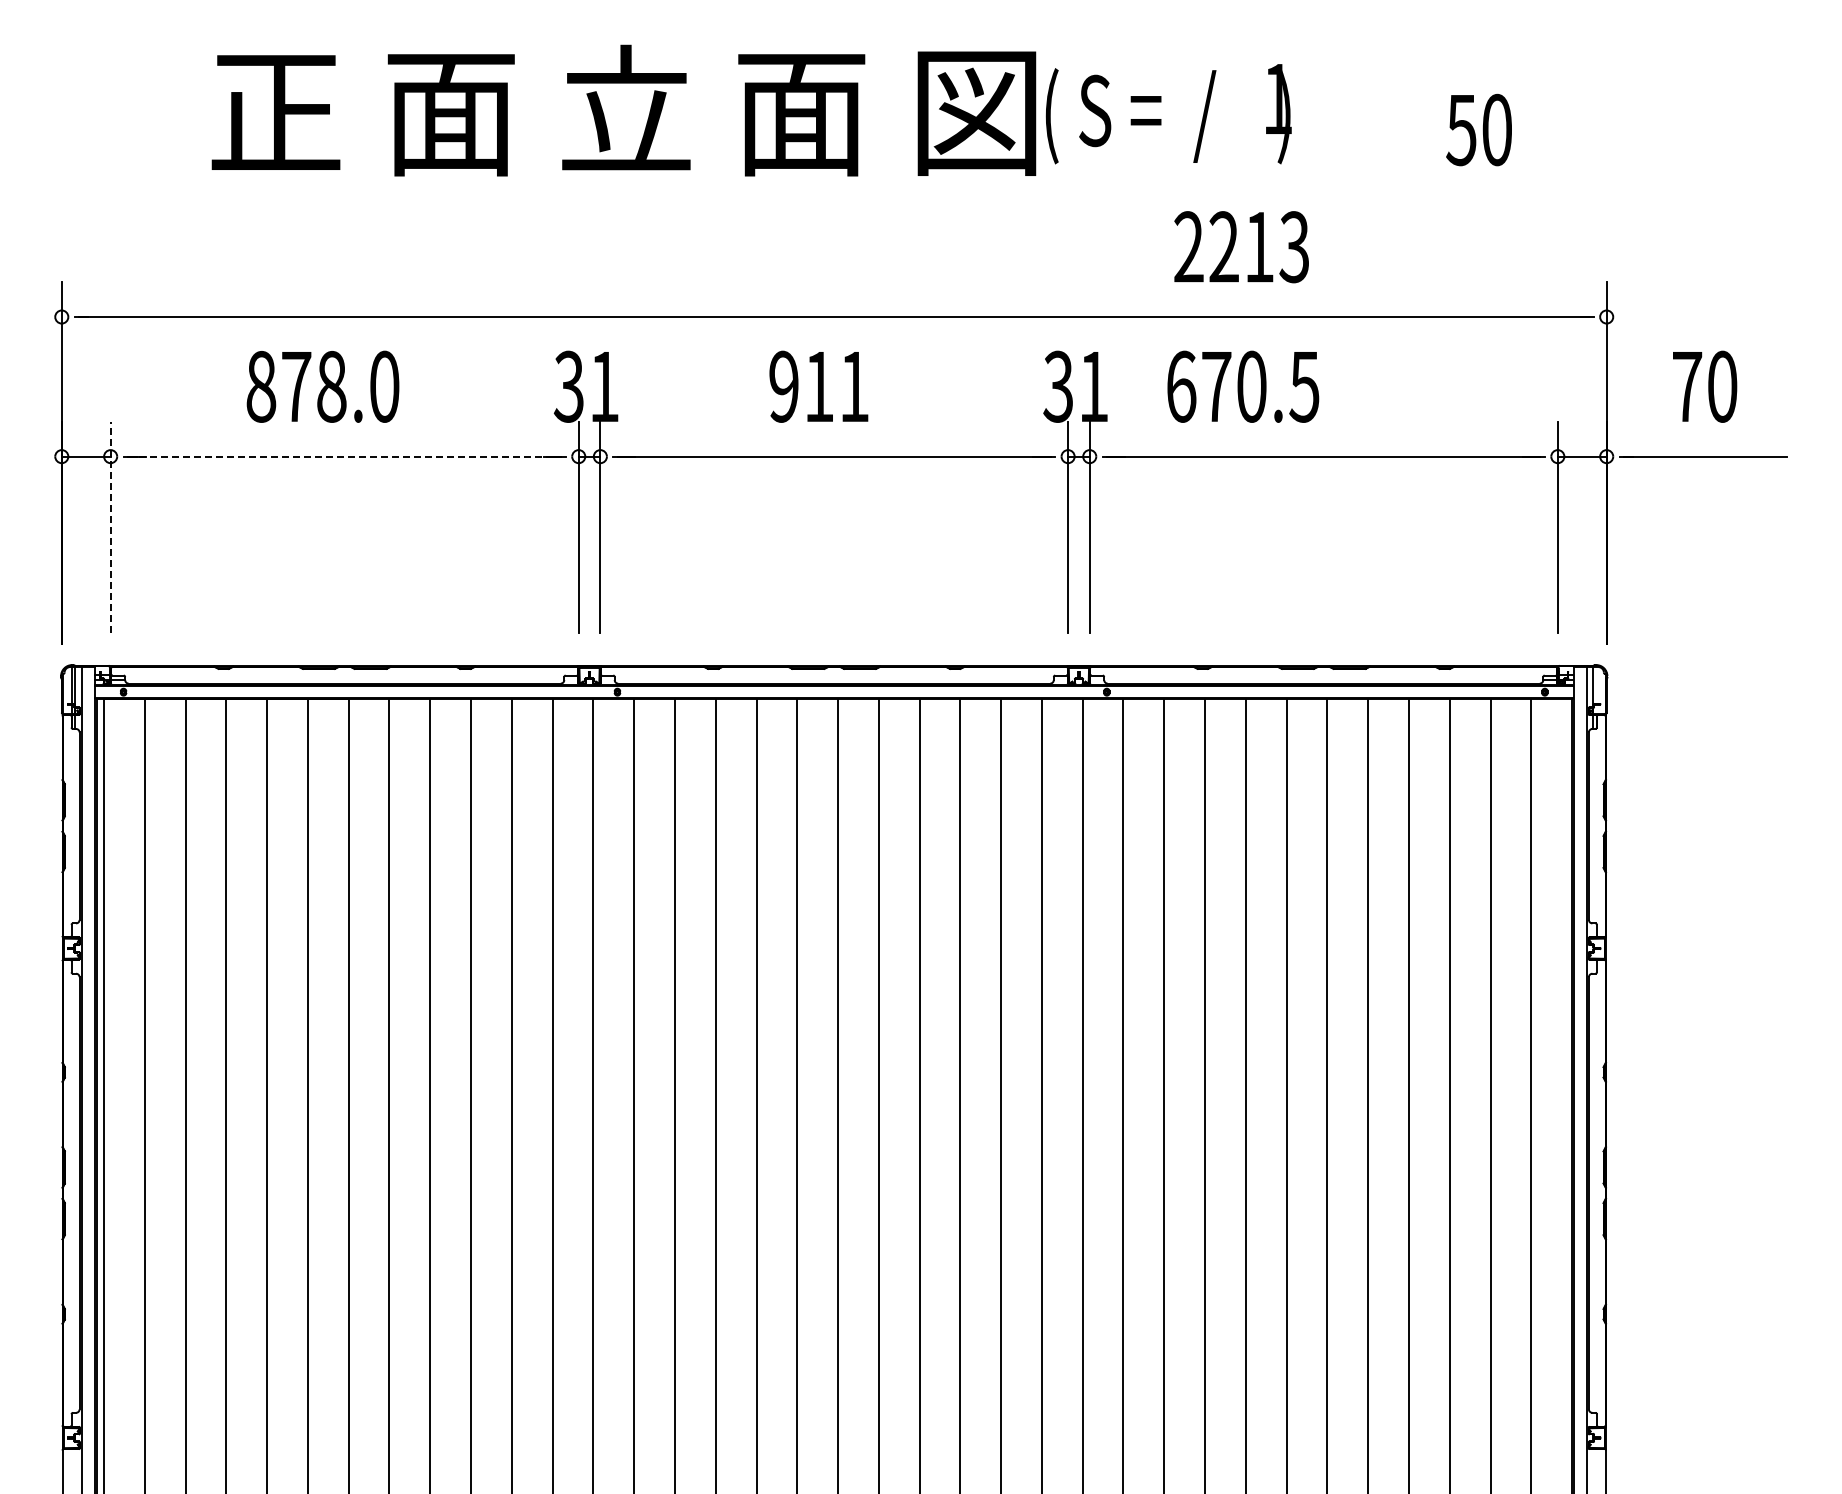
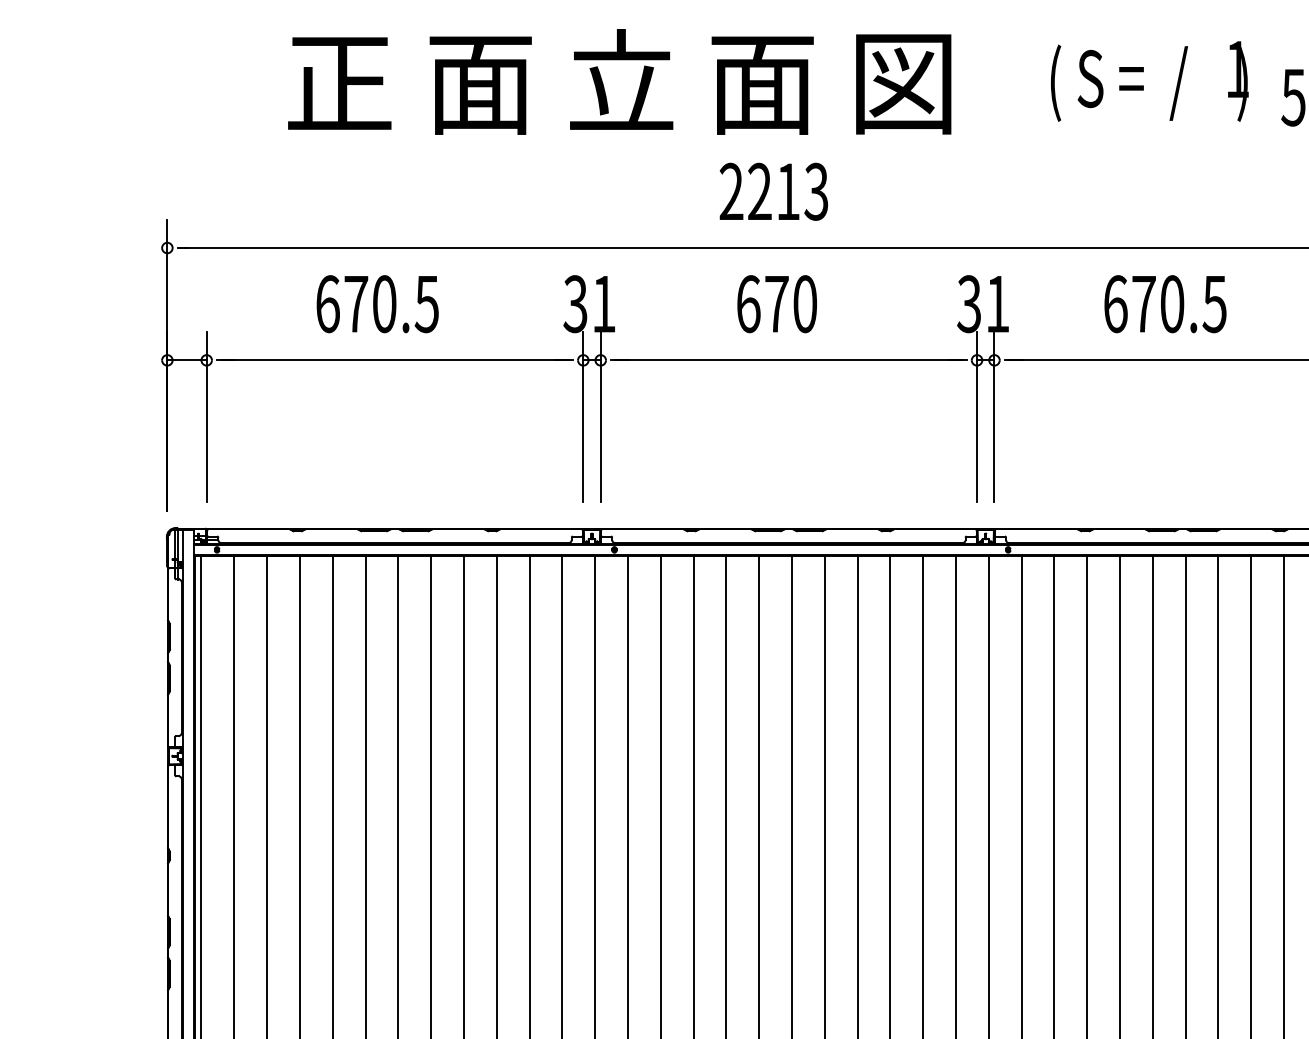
text: (1168, 114) -> (1149, 81), moved
text: (1241, 247) -> (773, 192), moved
text: (322, 386) -> (377, 303), 878.0 -> 670.5
text: (819, 386) -> (777, 303), 911 -> 670
text: (1243, 386) -> (1165, 303), moved
line: (344, 456) -> (394, 360), dashed -> solid
line: (110, 527) -> (206, 417), dashed -> solid

